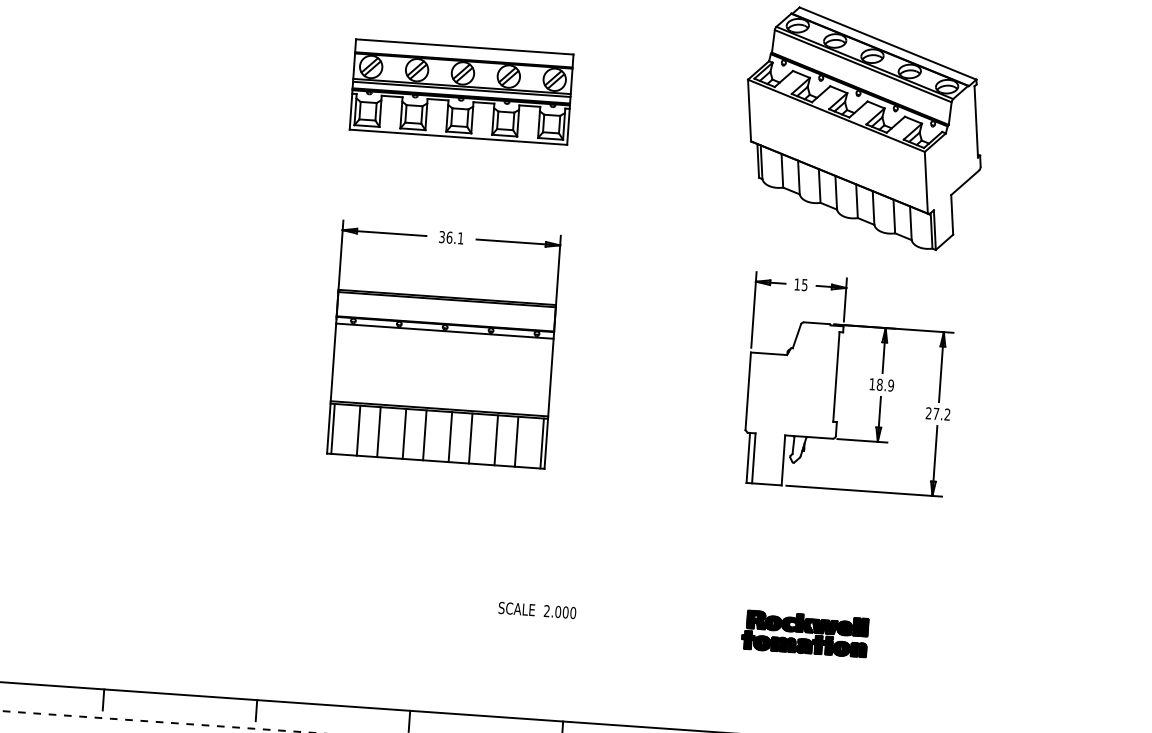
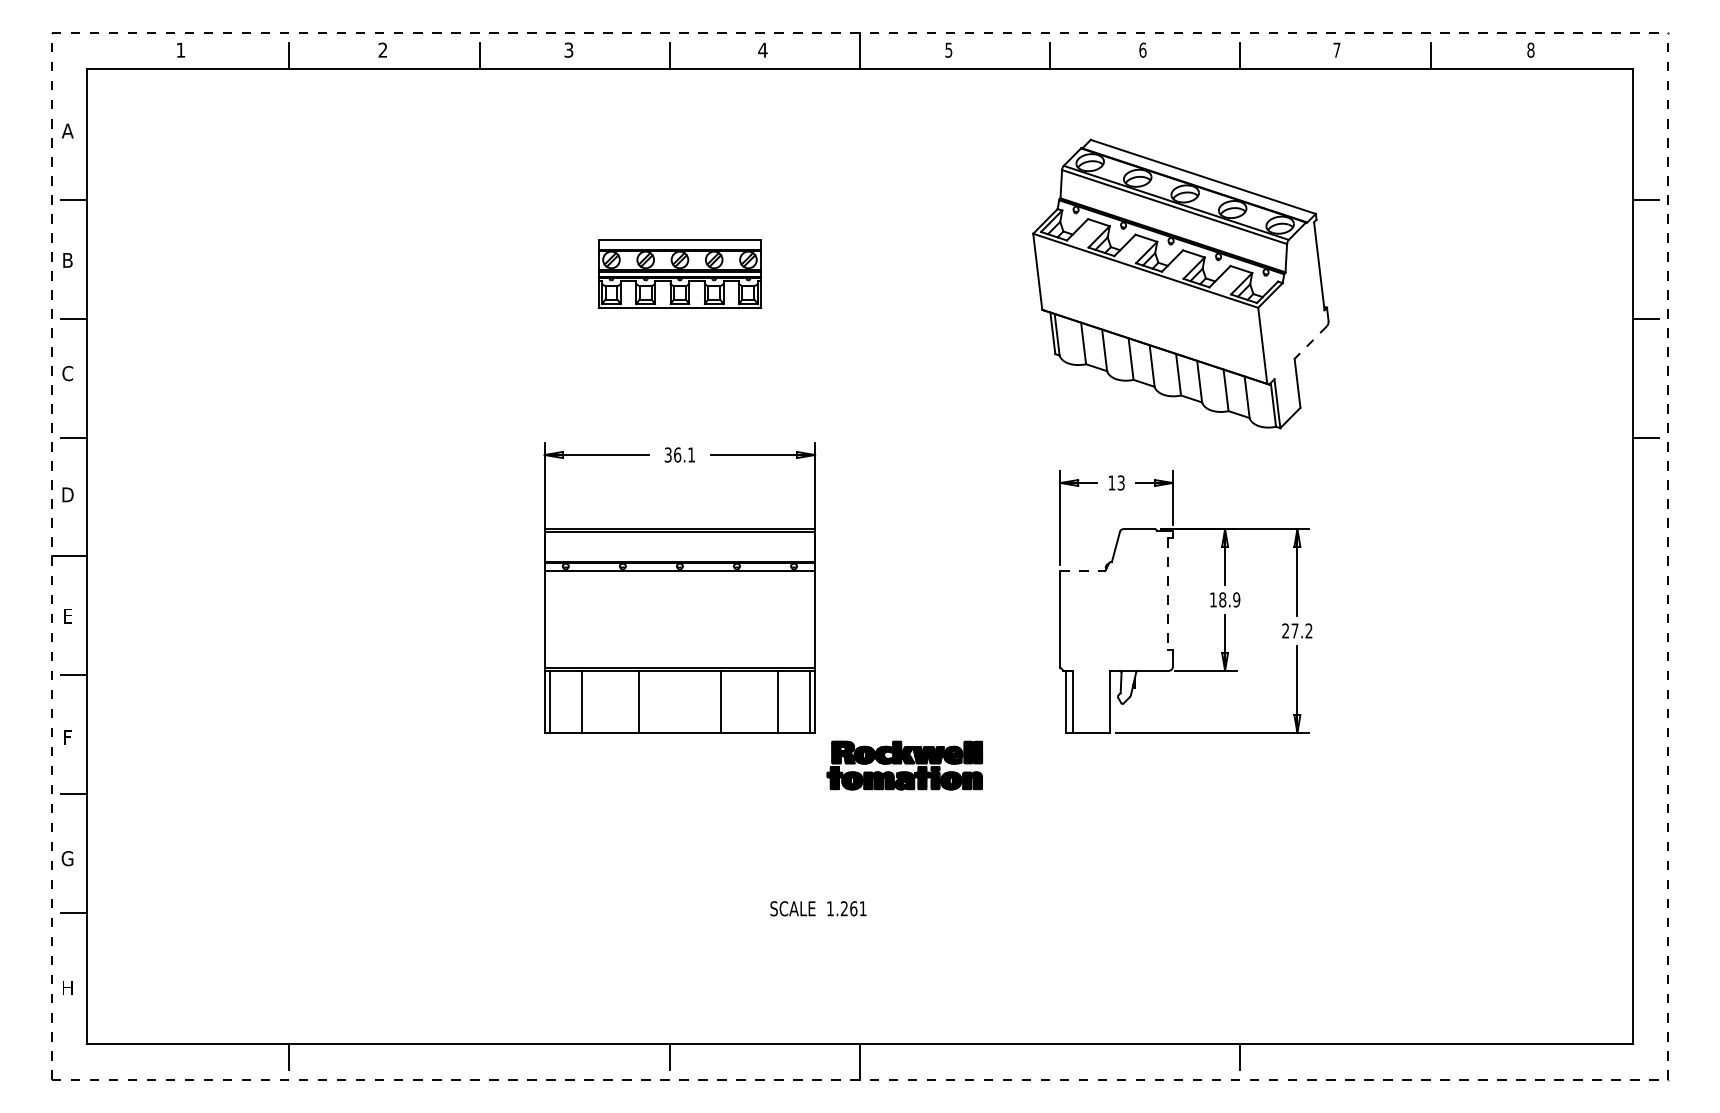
part: (461, 91) -> (679, 273), size x0.6
line: (964, 182) -> (1310, 342), solid -> dashed
text: (805, 284) -> (1121, 482), 15 -> 13
line: (769, 354) -> (1083, 571), solid -> dashed
line: (836, 376) -> (1168, 593), solid -> dashed
line: (379, 431) -> (607, 701), removed
line: (425, 435) -> (664, 701), removed
line: (450, 436) -> (695, 701), removed
line: (495, 440) -> (752, 701), removed
text: (559, 611) -> (846, 908), 2.000 -> 1.261
part: (804, 633) -> (904, 765), moved
line: (256, 710) -> (479, 1056), removed

